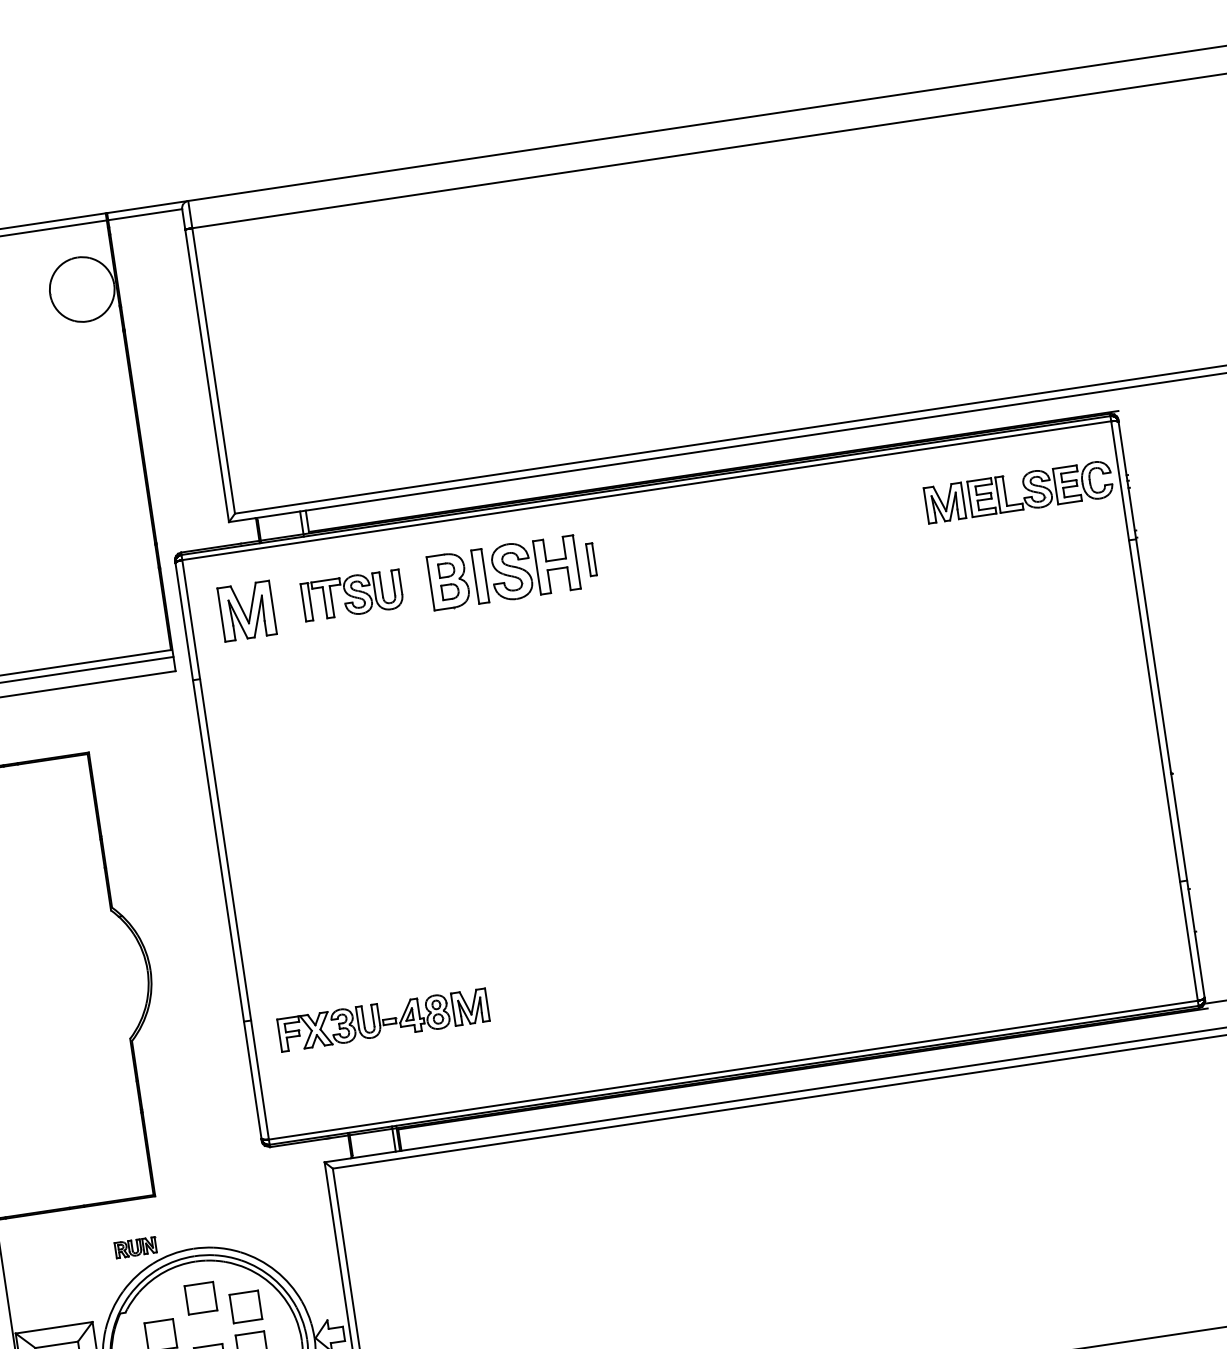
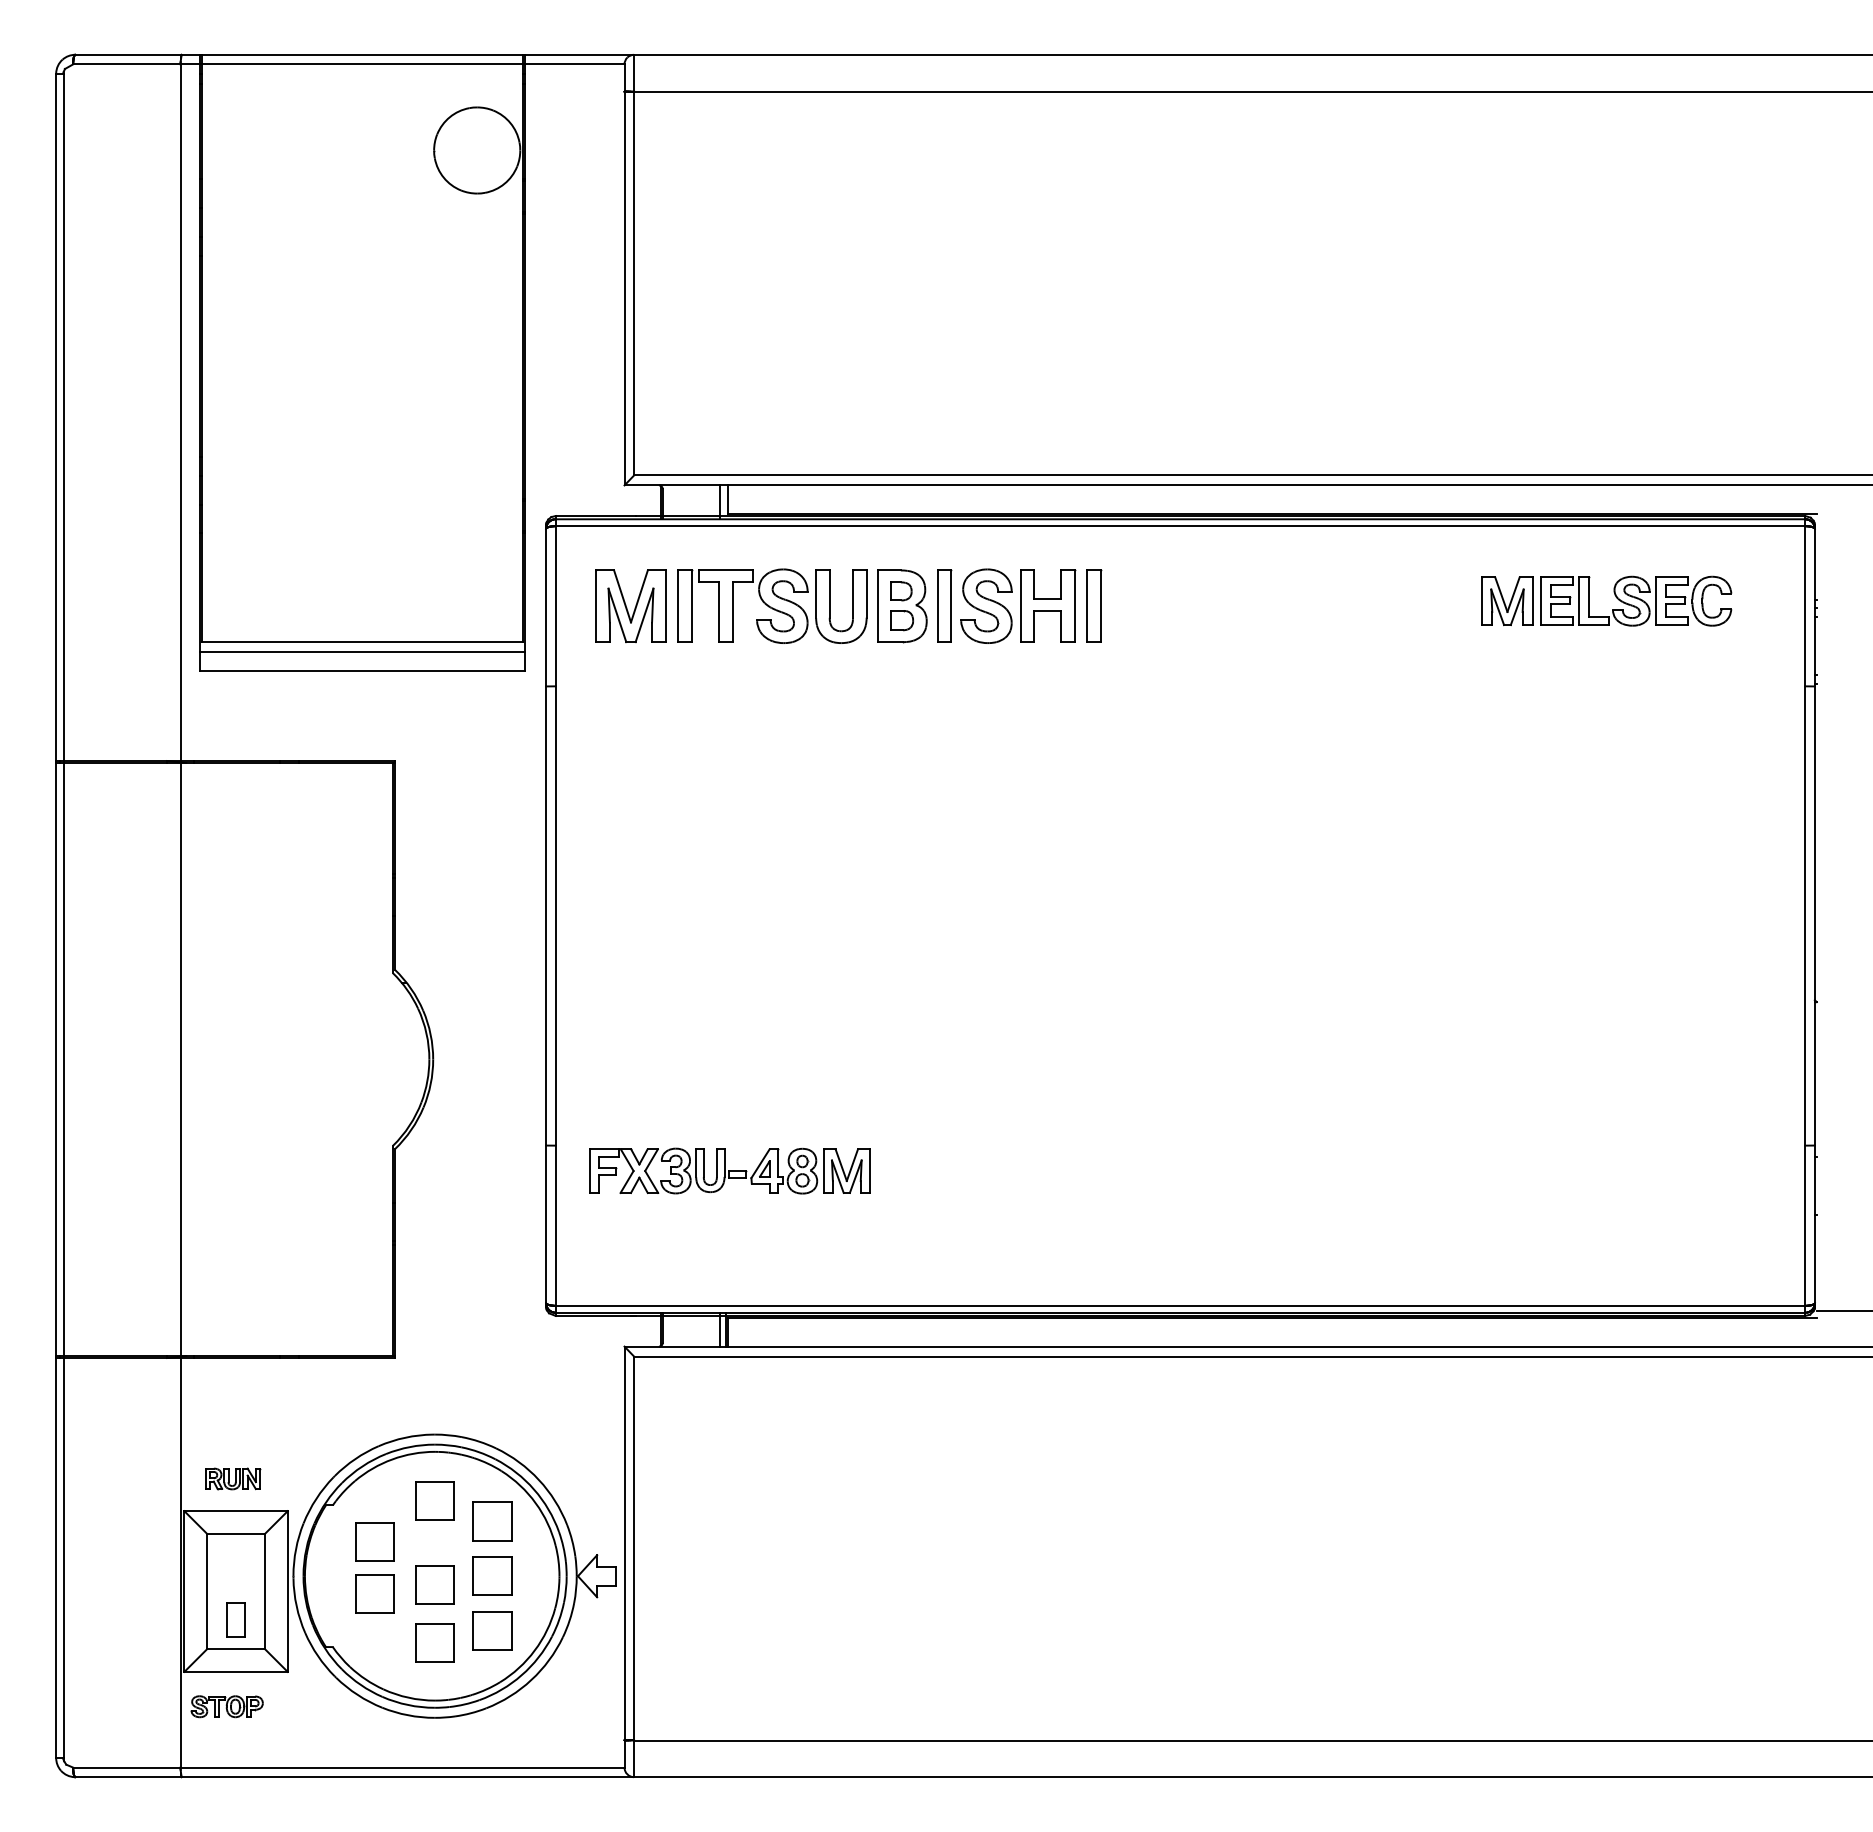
part: (1023, 486) -> (1614, 595), moved
part: (591, 559) -> (1094, 605), size x1.67
part: (352, 594) -> (772, 605), size x1.43
part: (135, 1247) -> (233, 1478), moved

